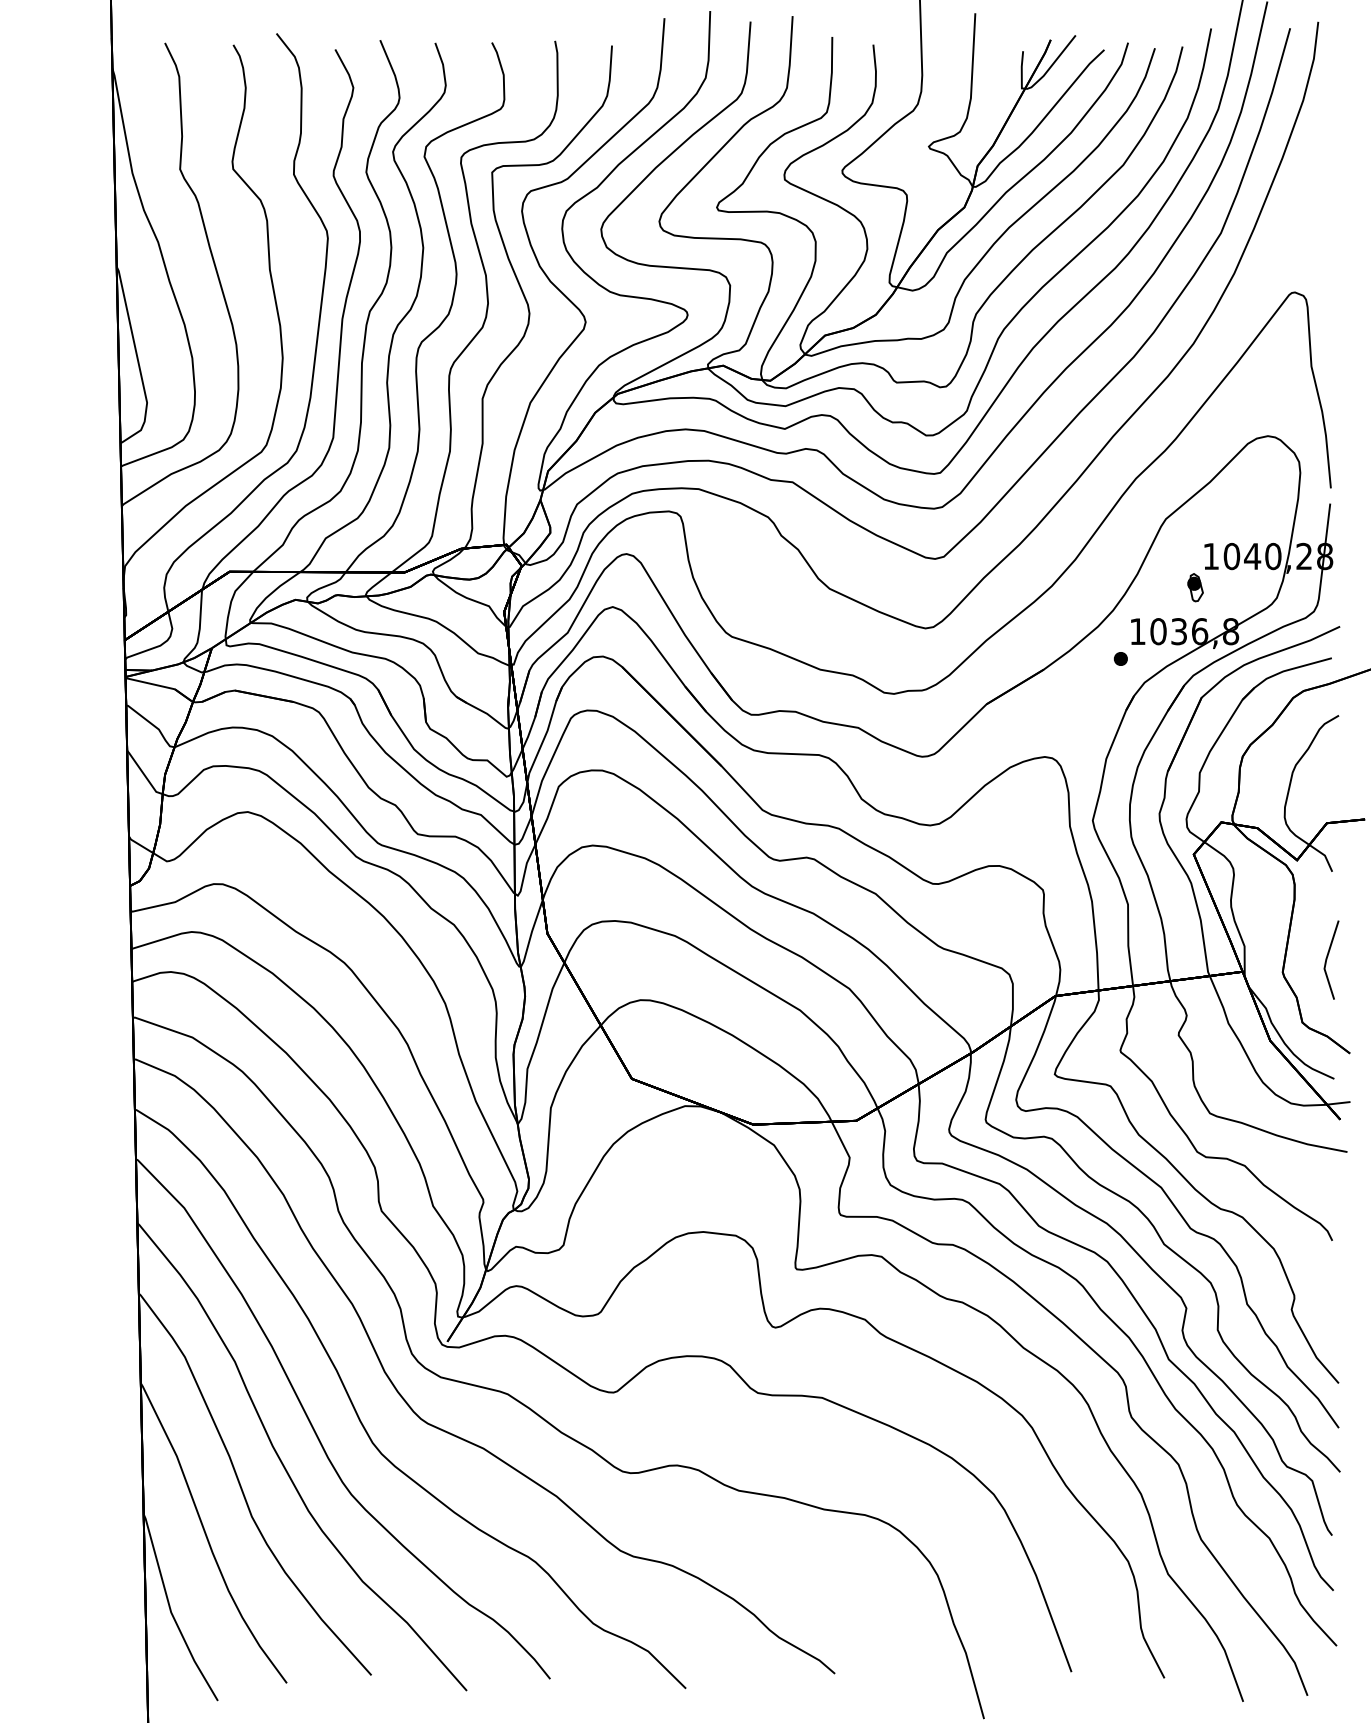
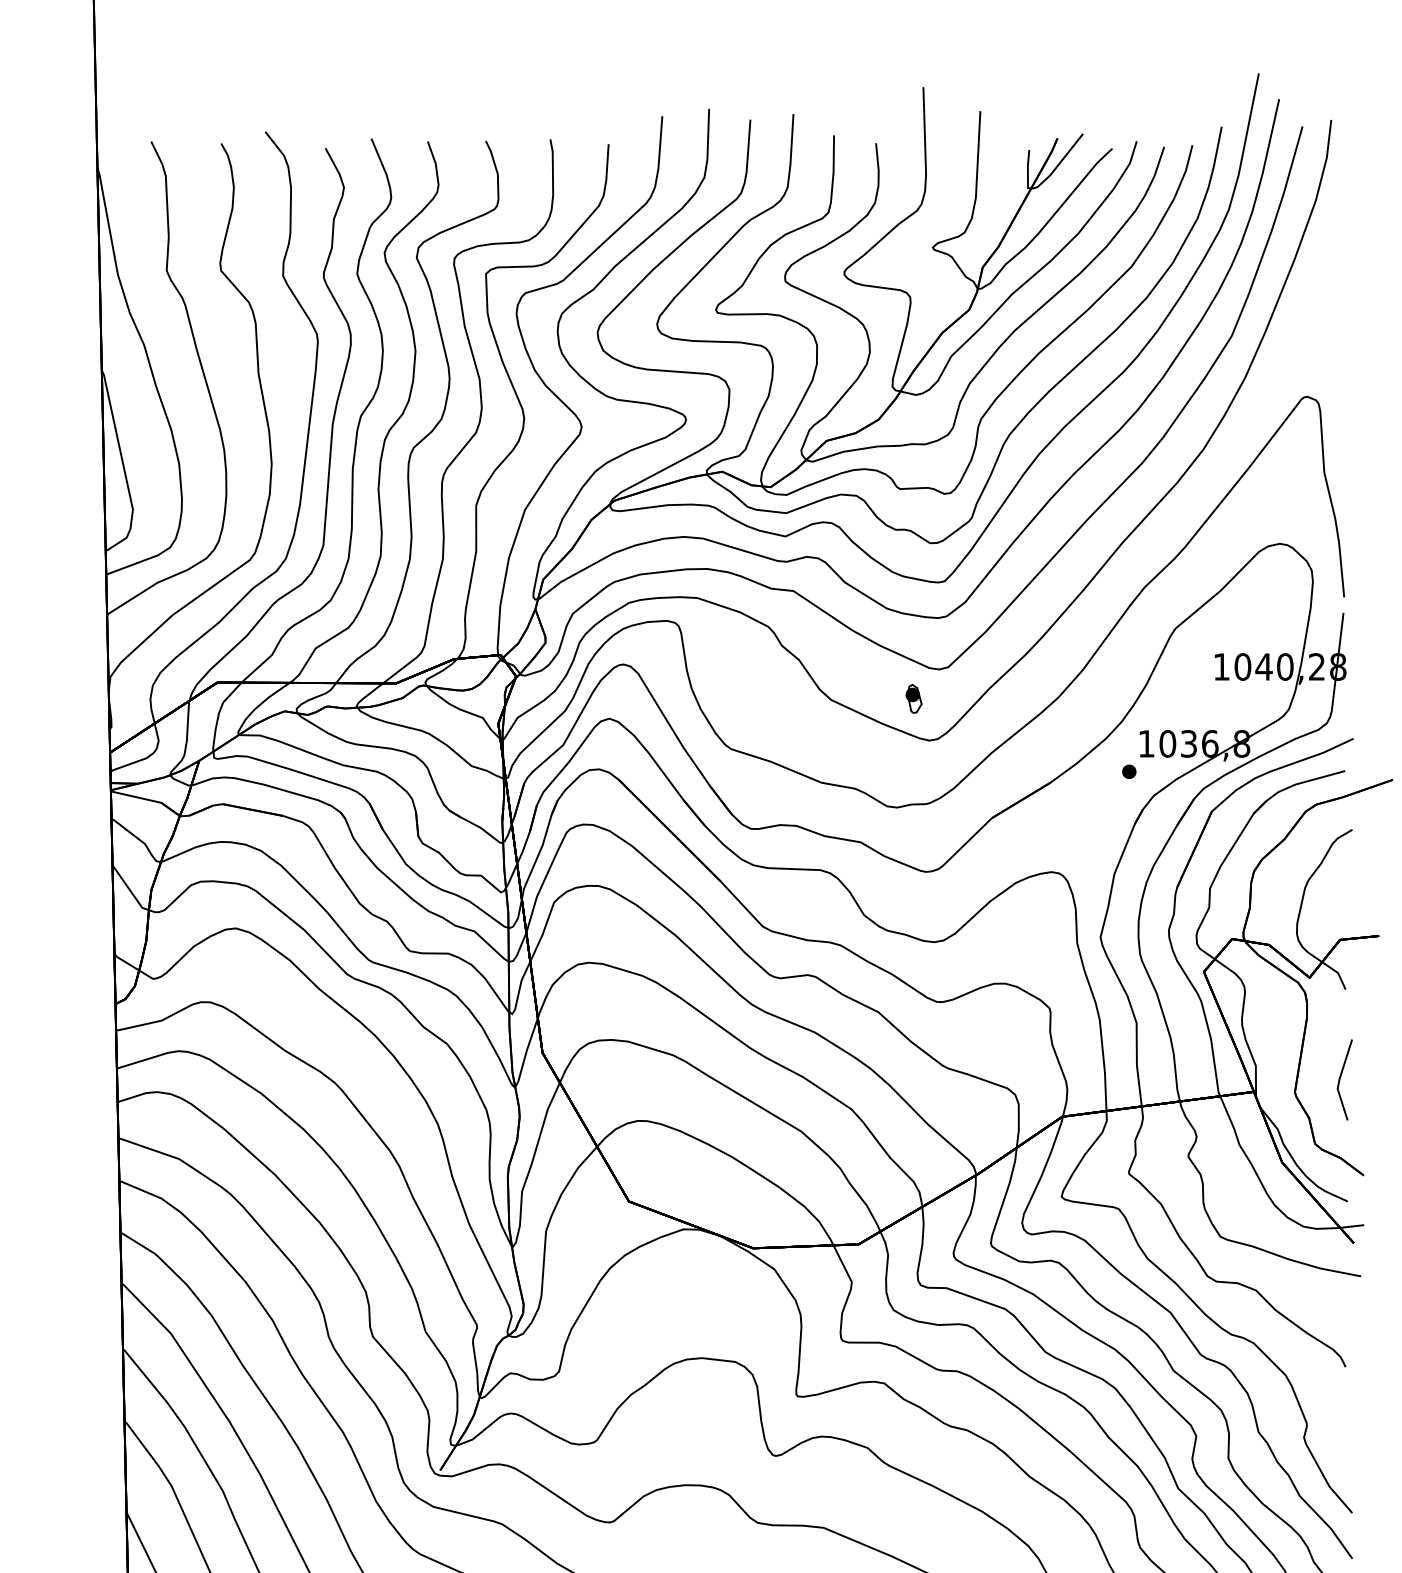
part: (1195, 587) -> (914, 698), moved

